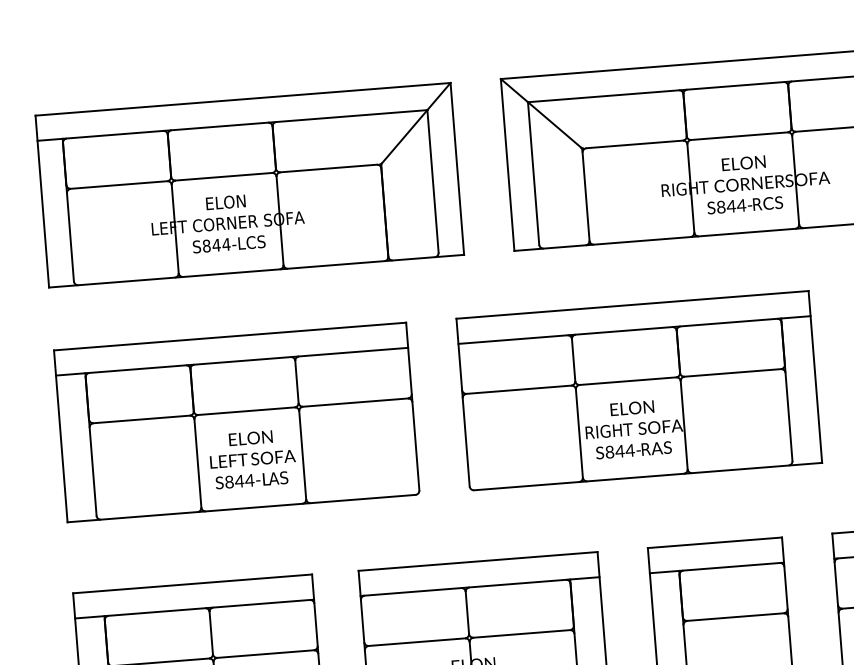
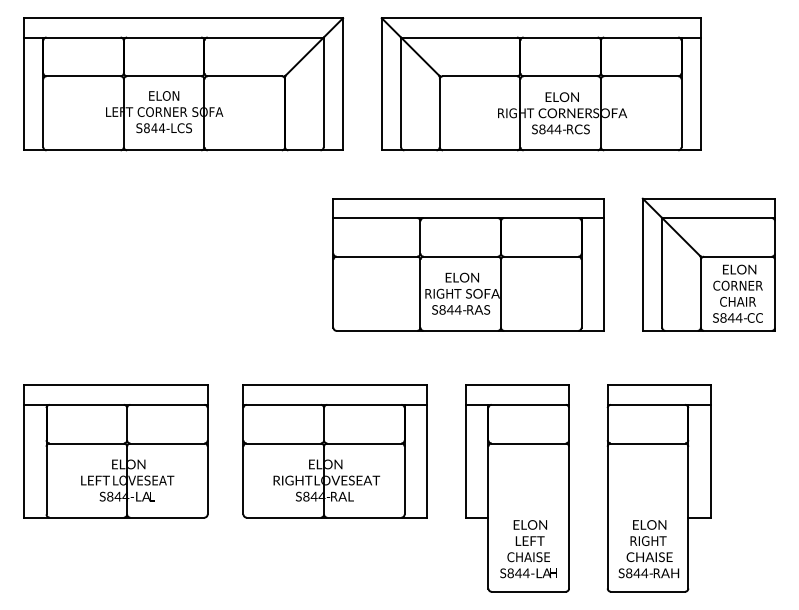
part: (237, 422) -> (159, 264), removed

